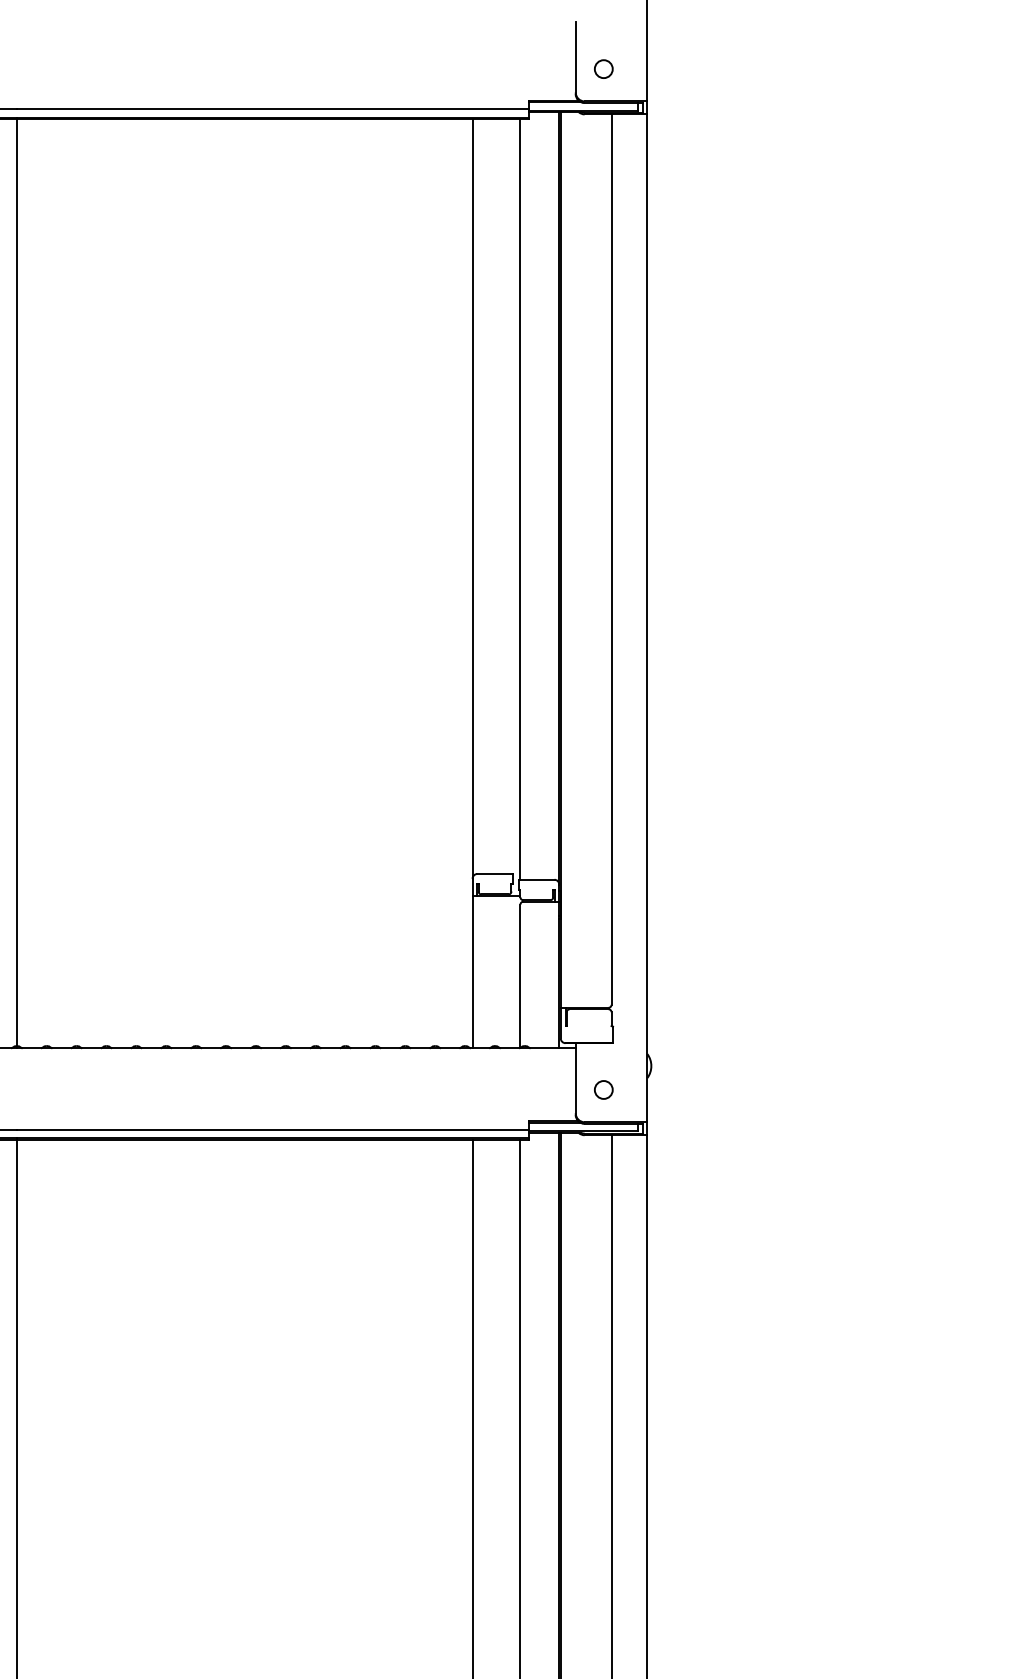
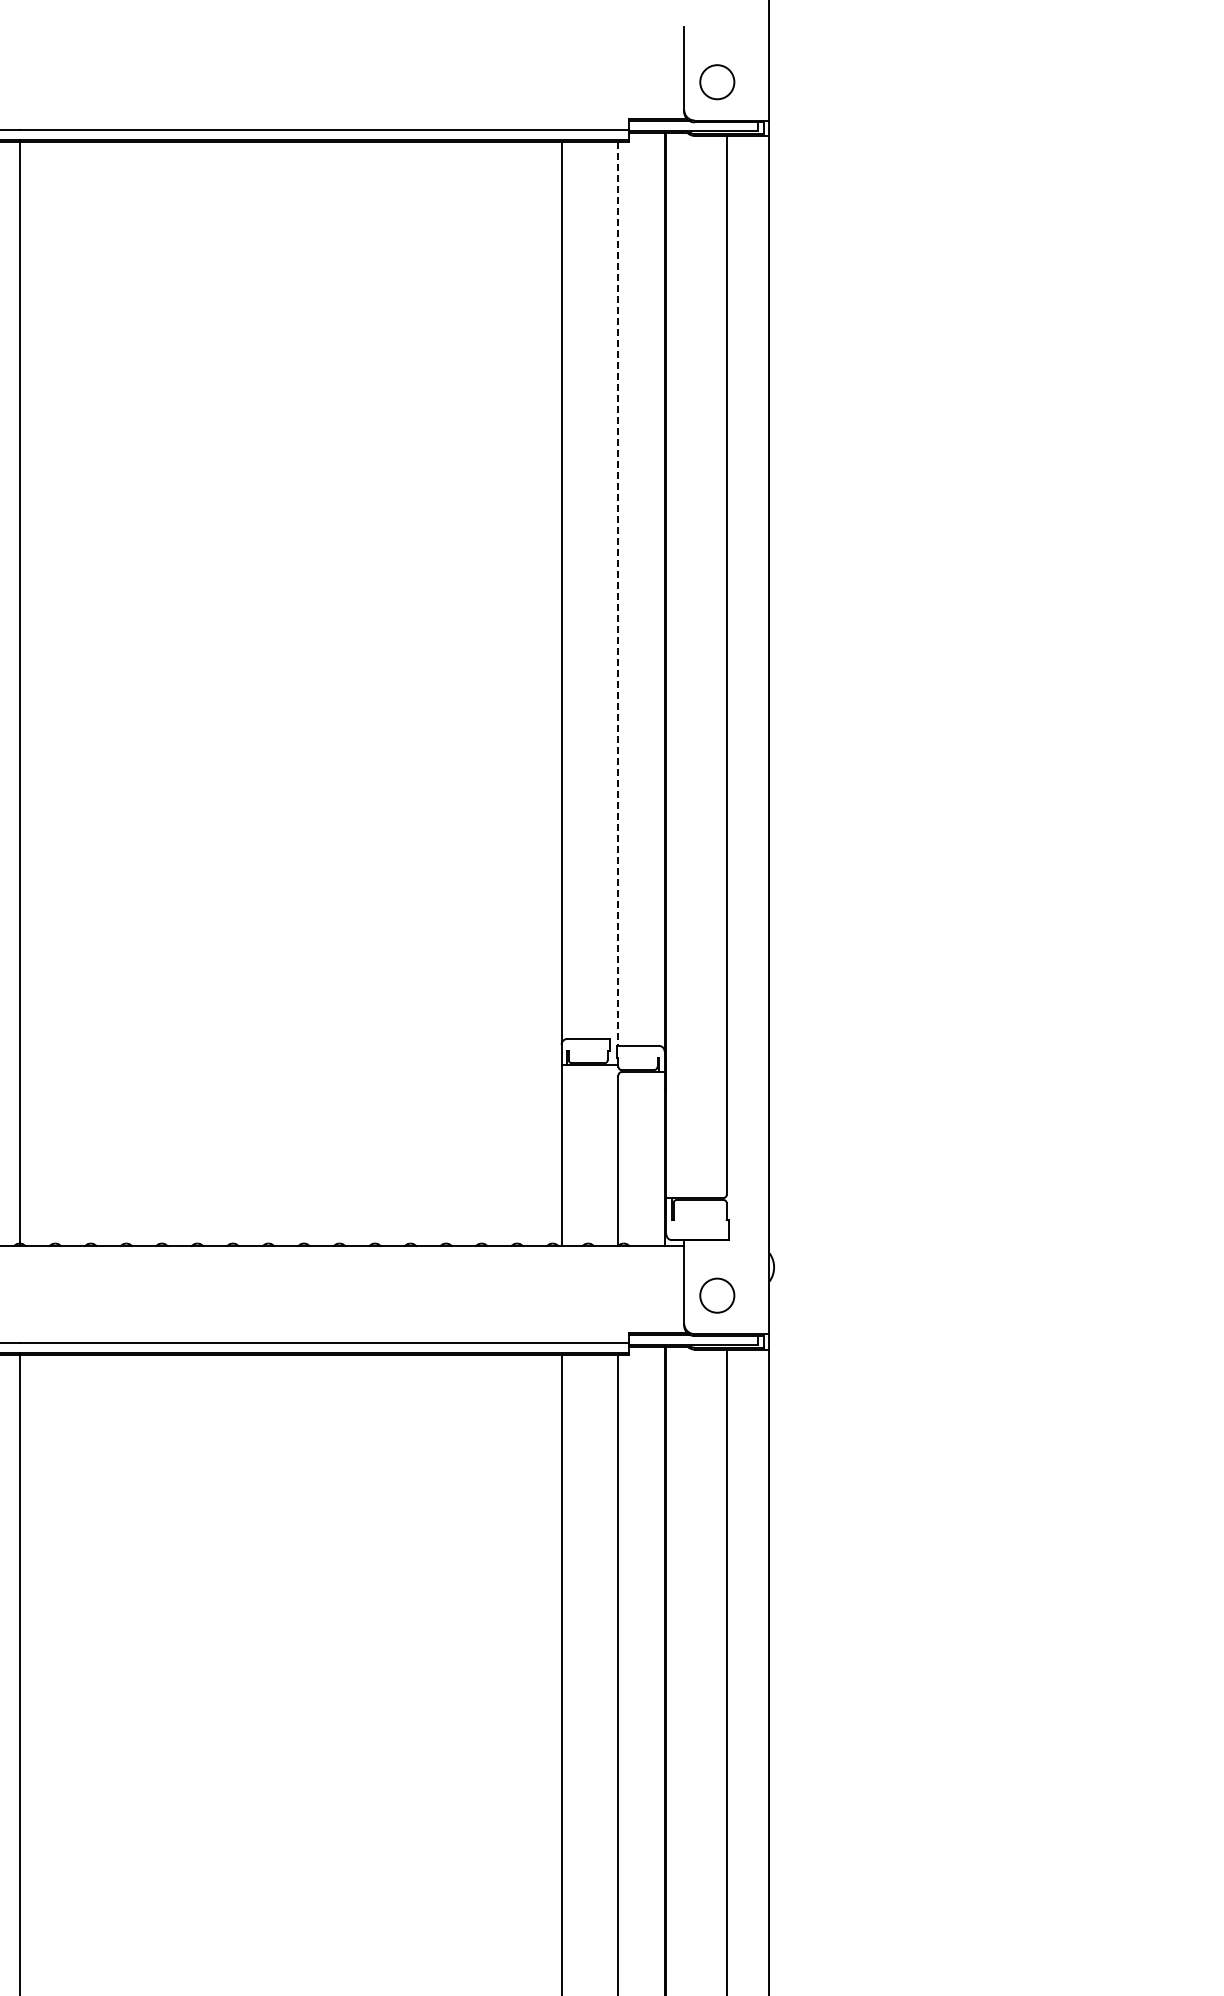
circle: (603, 68) -> (717, 81), size x1.6
line: (520, 500) -> (618, 594), solid -> dashed
circle: (603, 1089) -> (717, 1295), size x1.6

